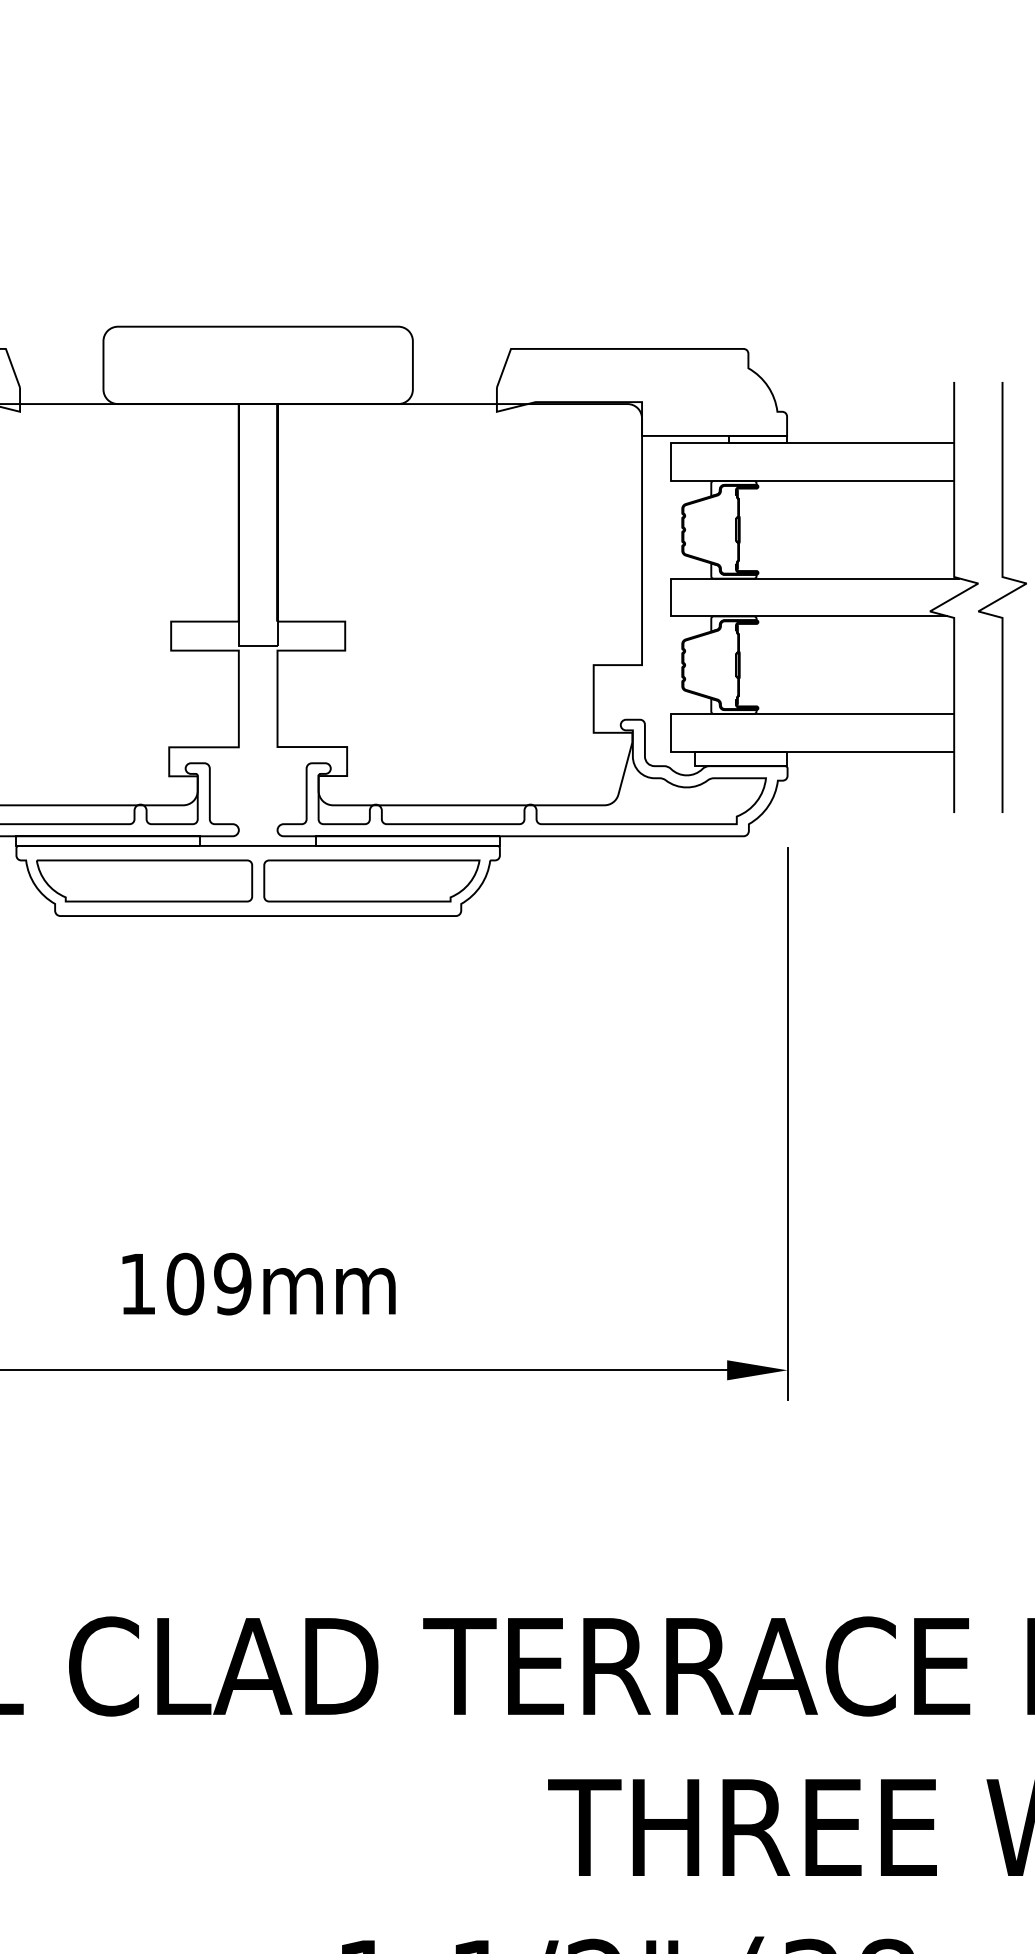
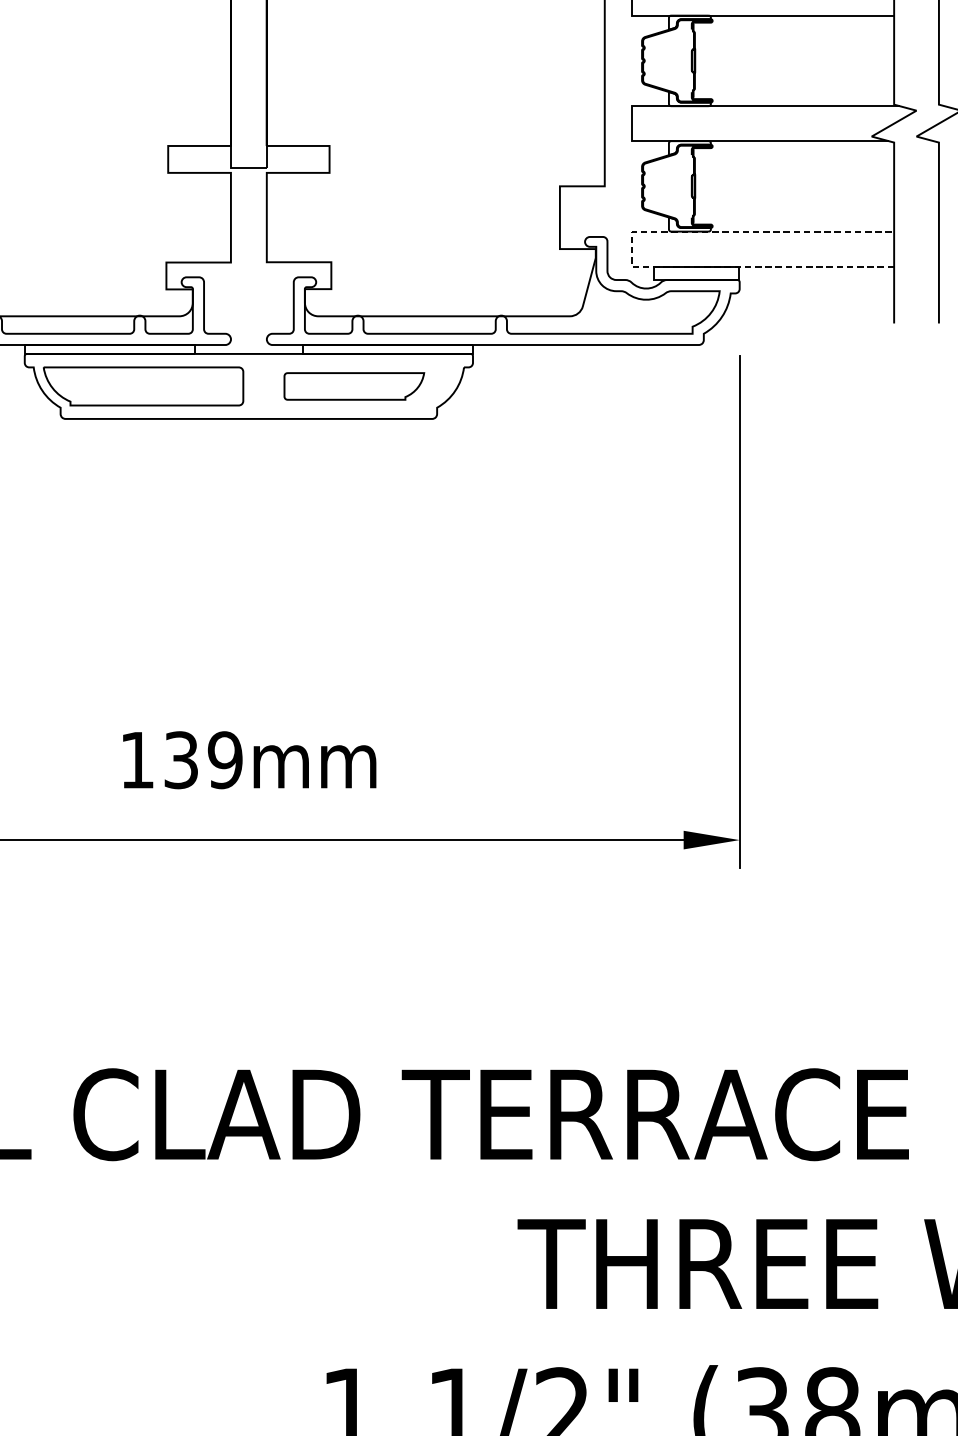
line: (671, 732) -> (632, 248), solid -> dashed
part: (371, 880) -> (353, 386), size x0.7
text: (185, 1283) -> (181, 759), 109mm -> 139mm

